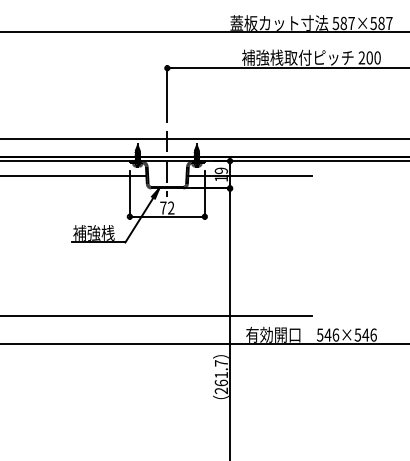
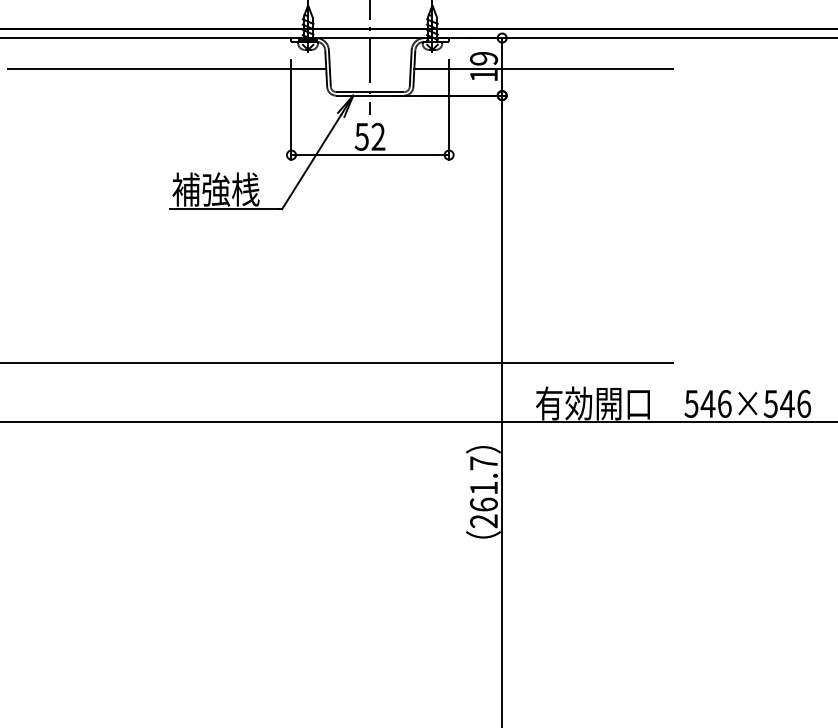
text: (163, 207) -> (362, 135), 72 -> 52

